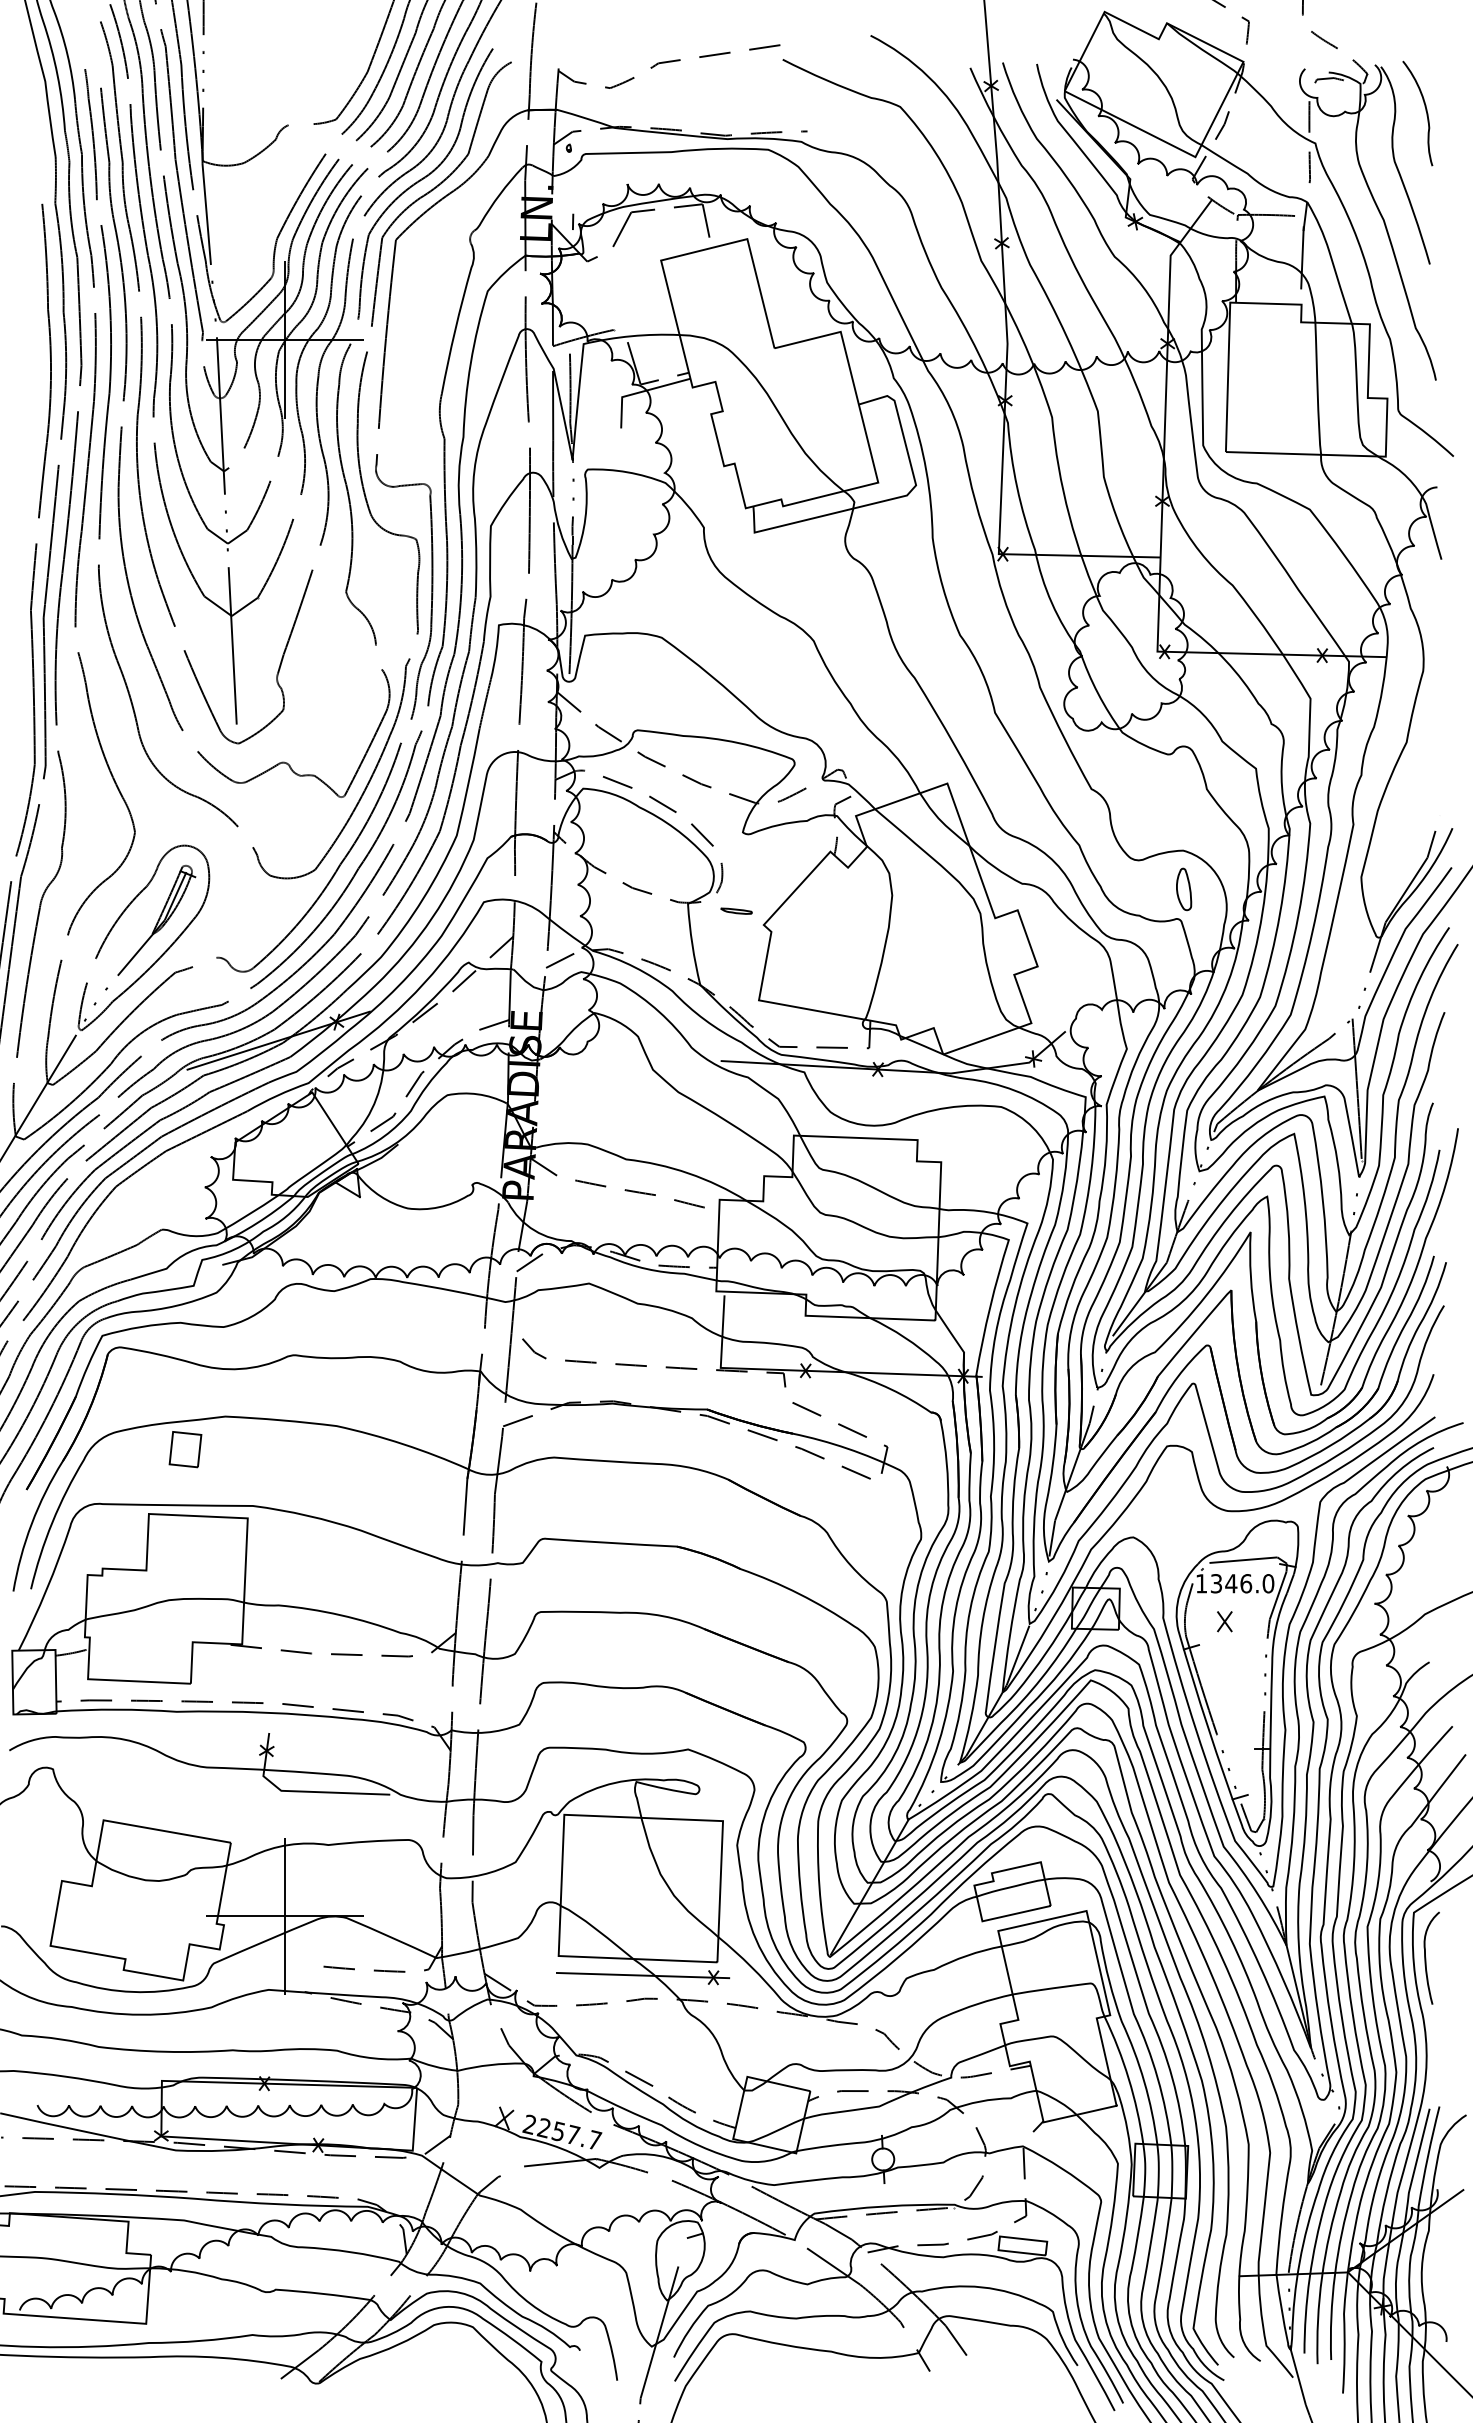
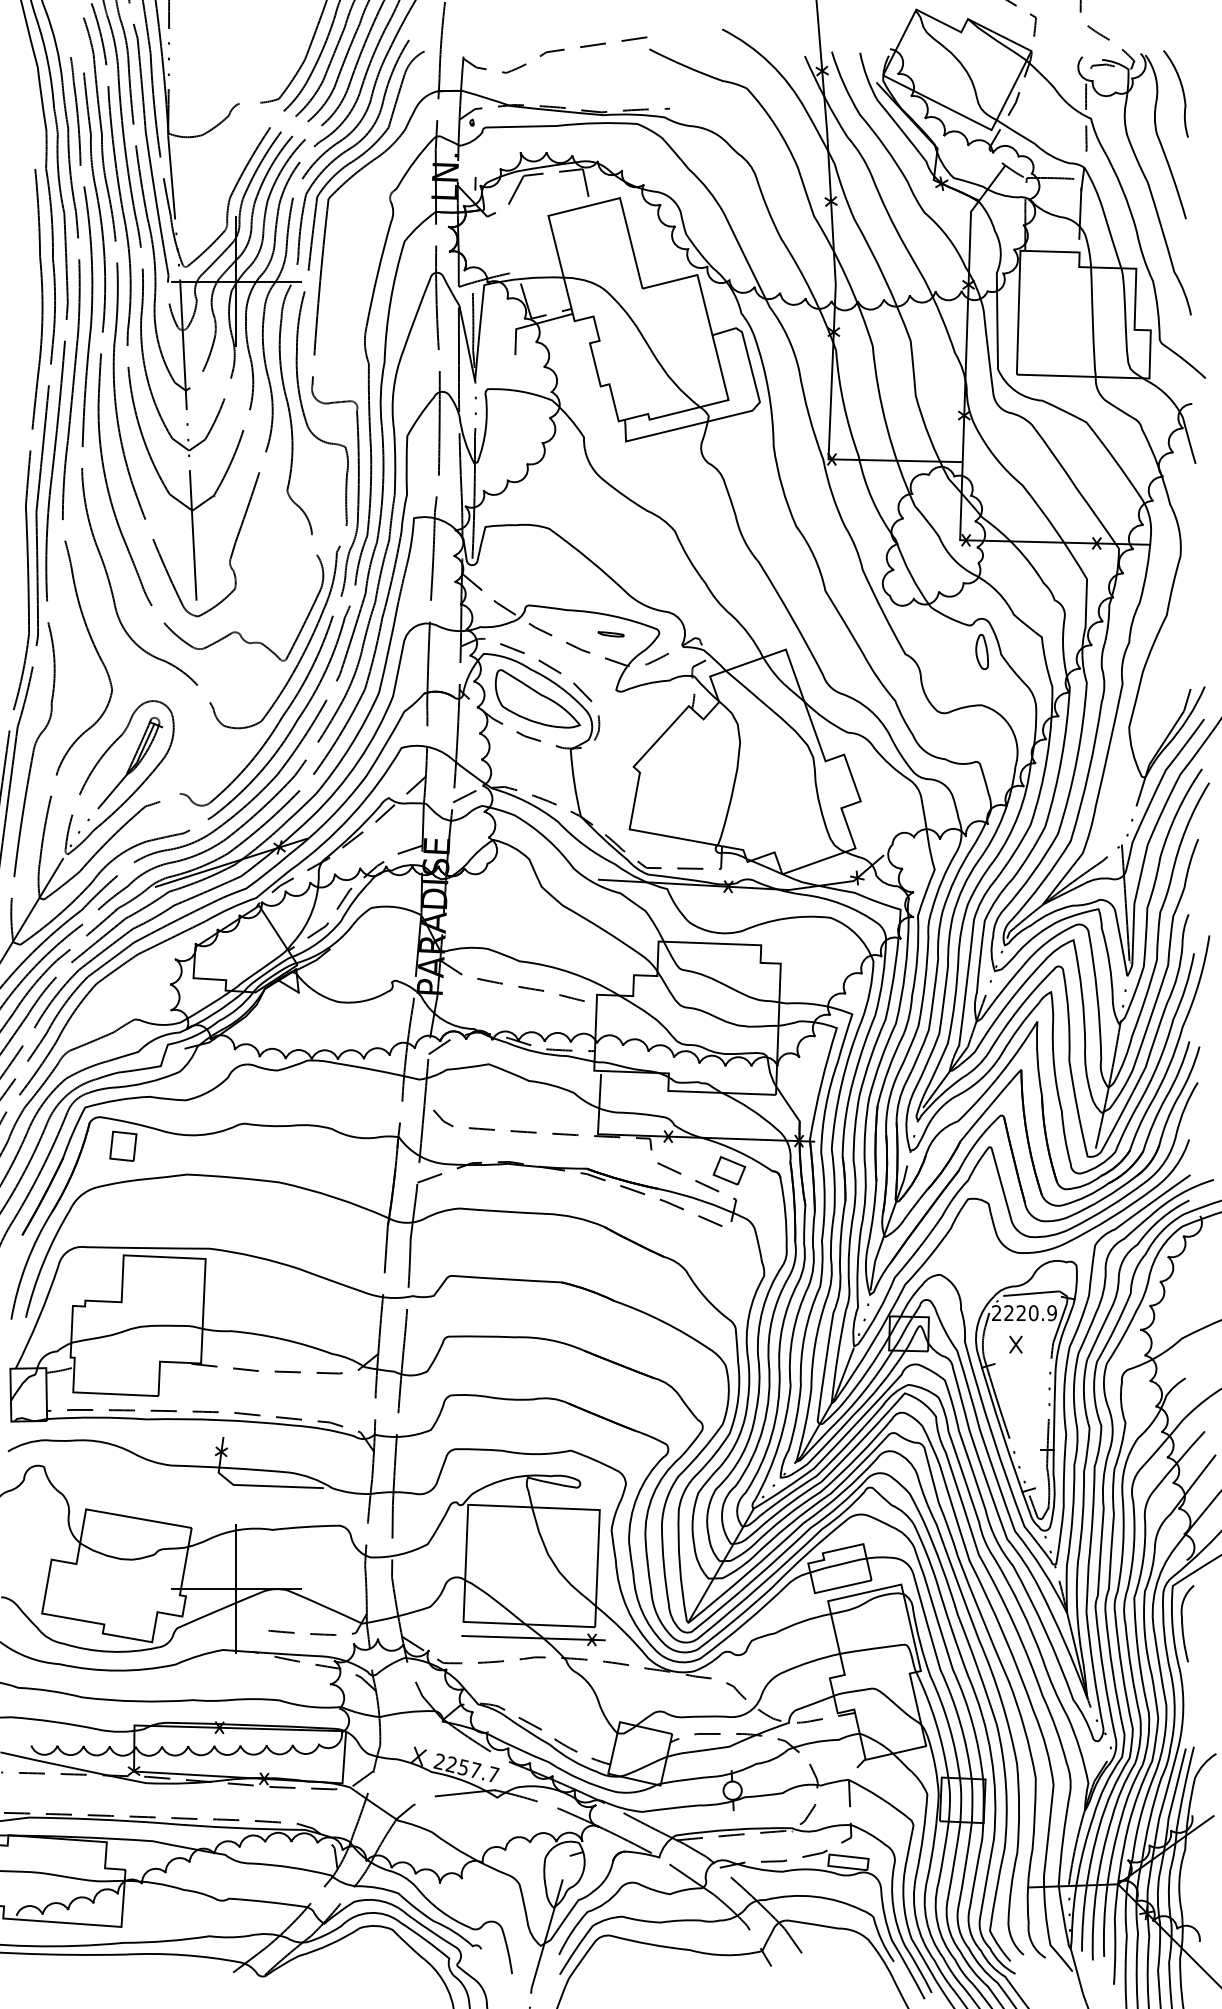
part: (648, 842) -> (538, 698), added
part: (1184, 889) -> (982, 652), moved
part: (736, 910) -> (611, 633), moved
part: (879, 1411) -> (729, 1170), added
part: (185, 1449) -> (123, 1146), moved
text: (1235, 1583) -> (1024, 1312), 1346.0 -> 2220.9

